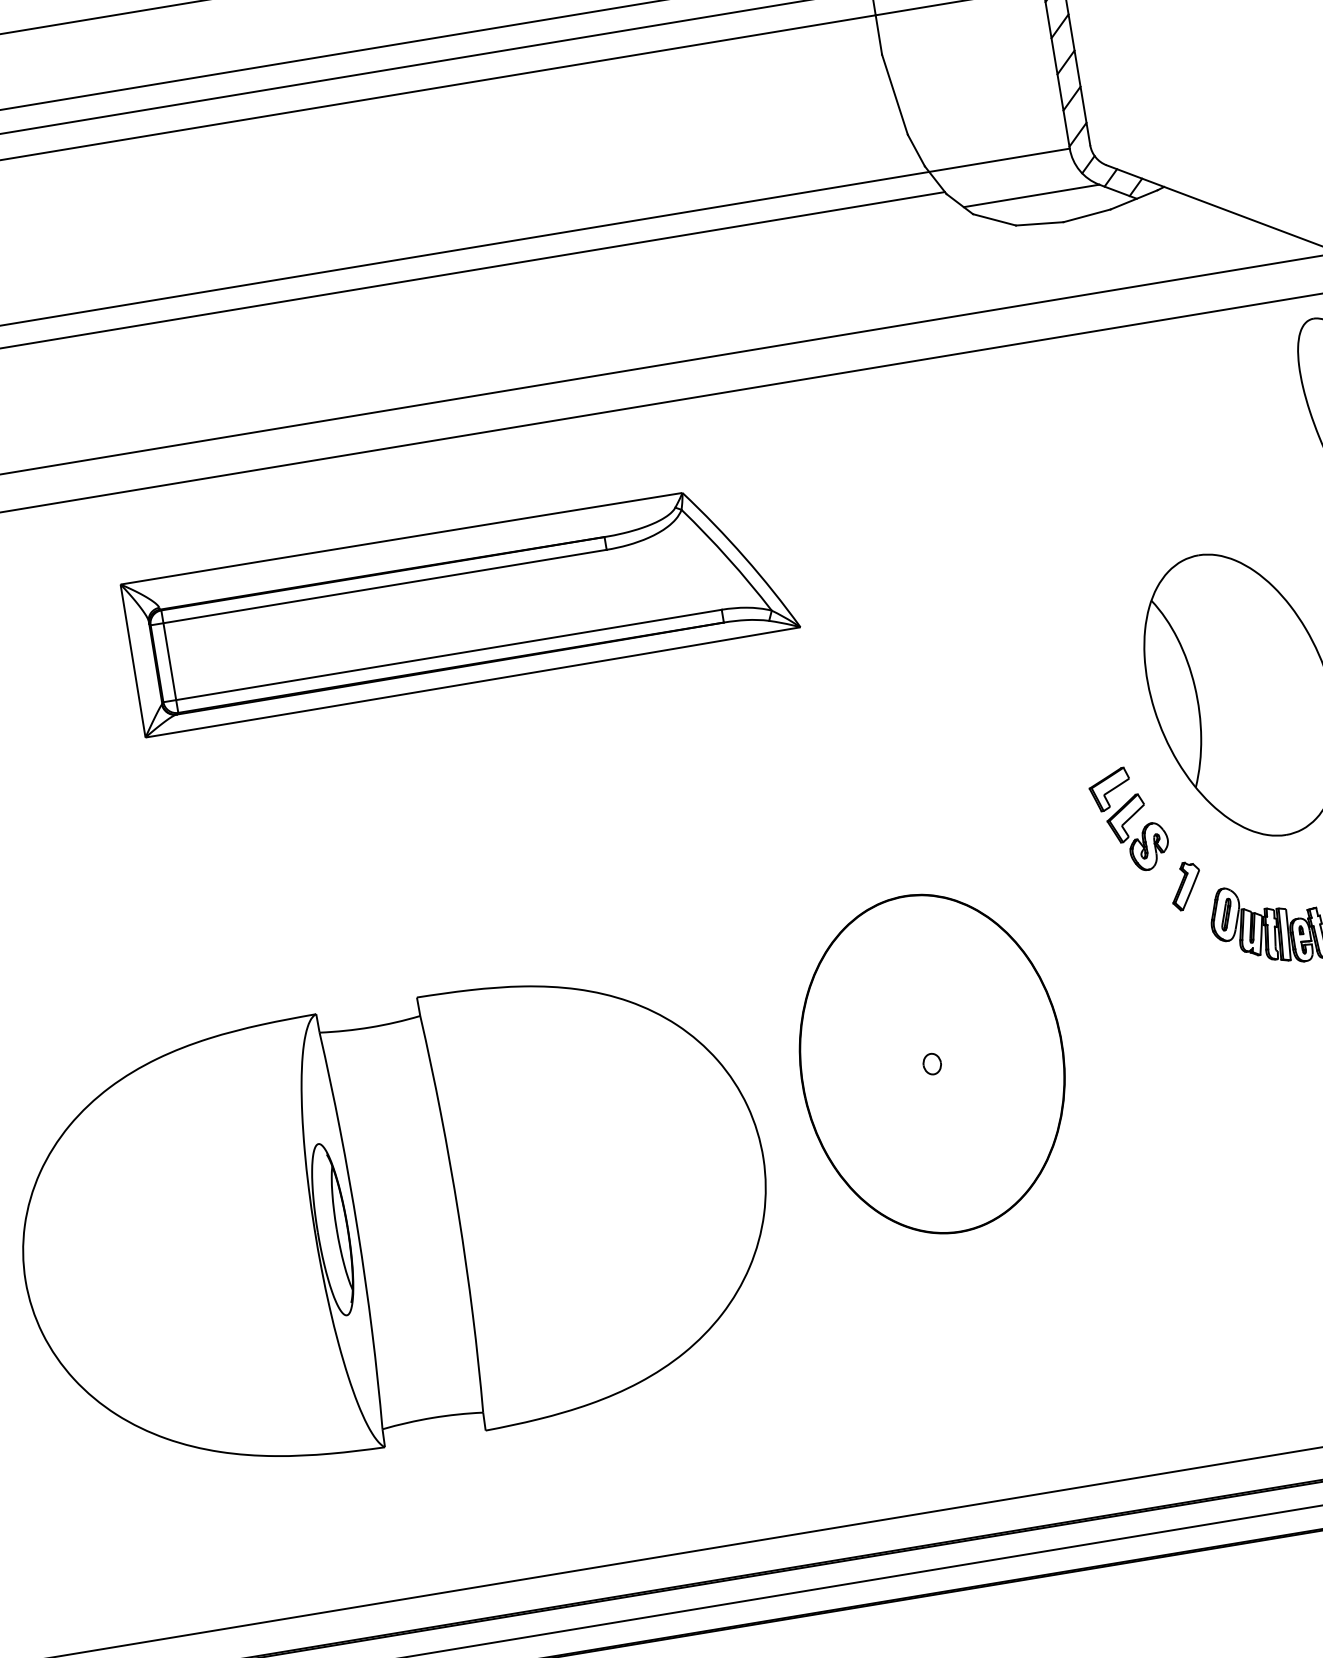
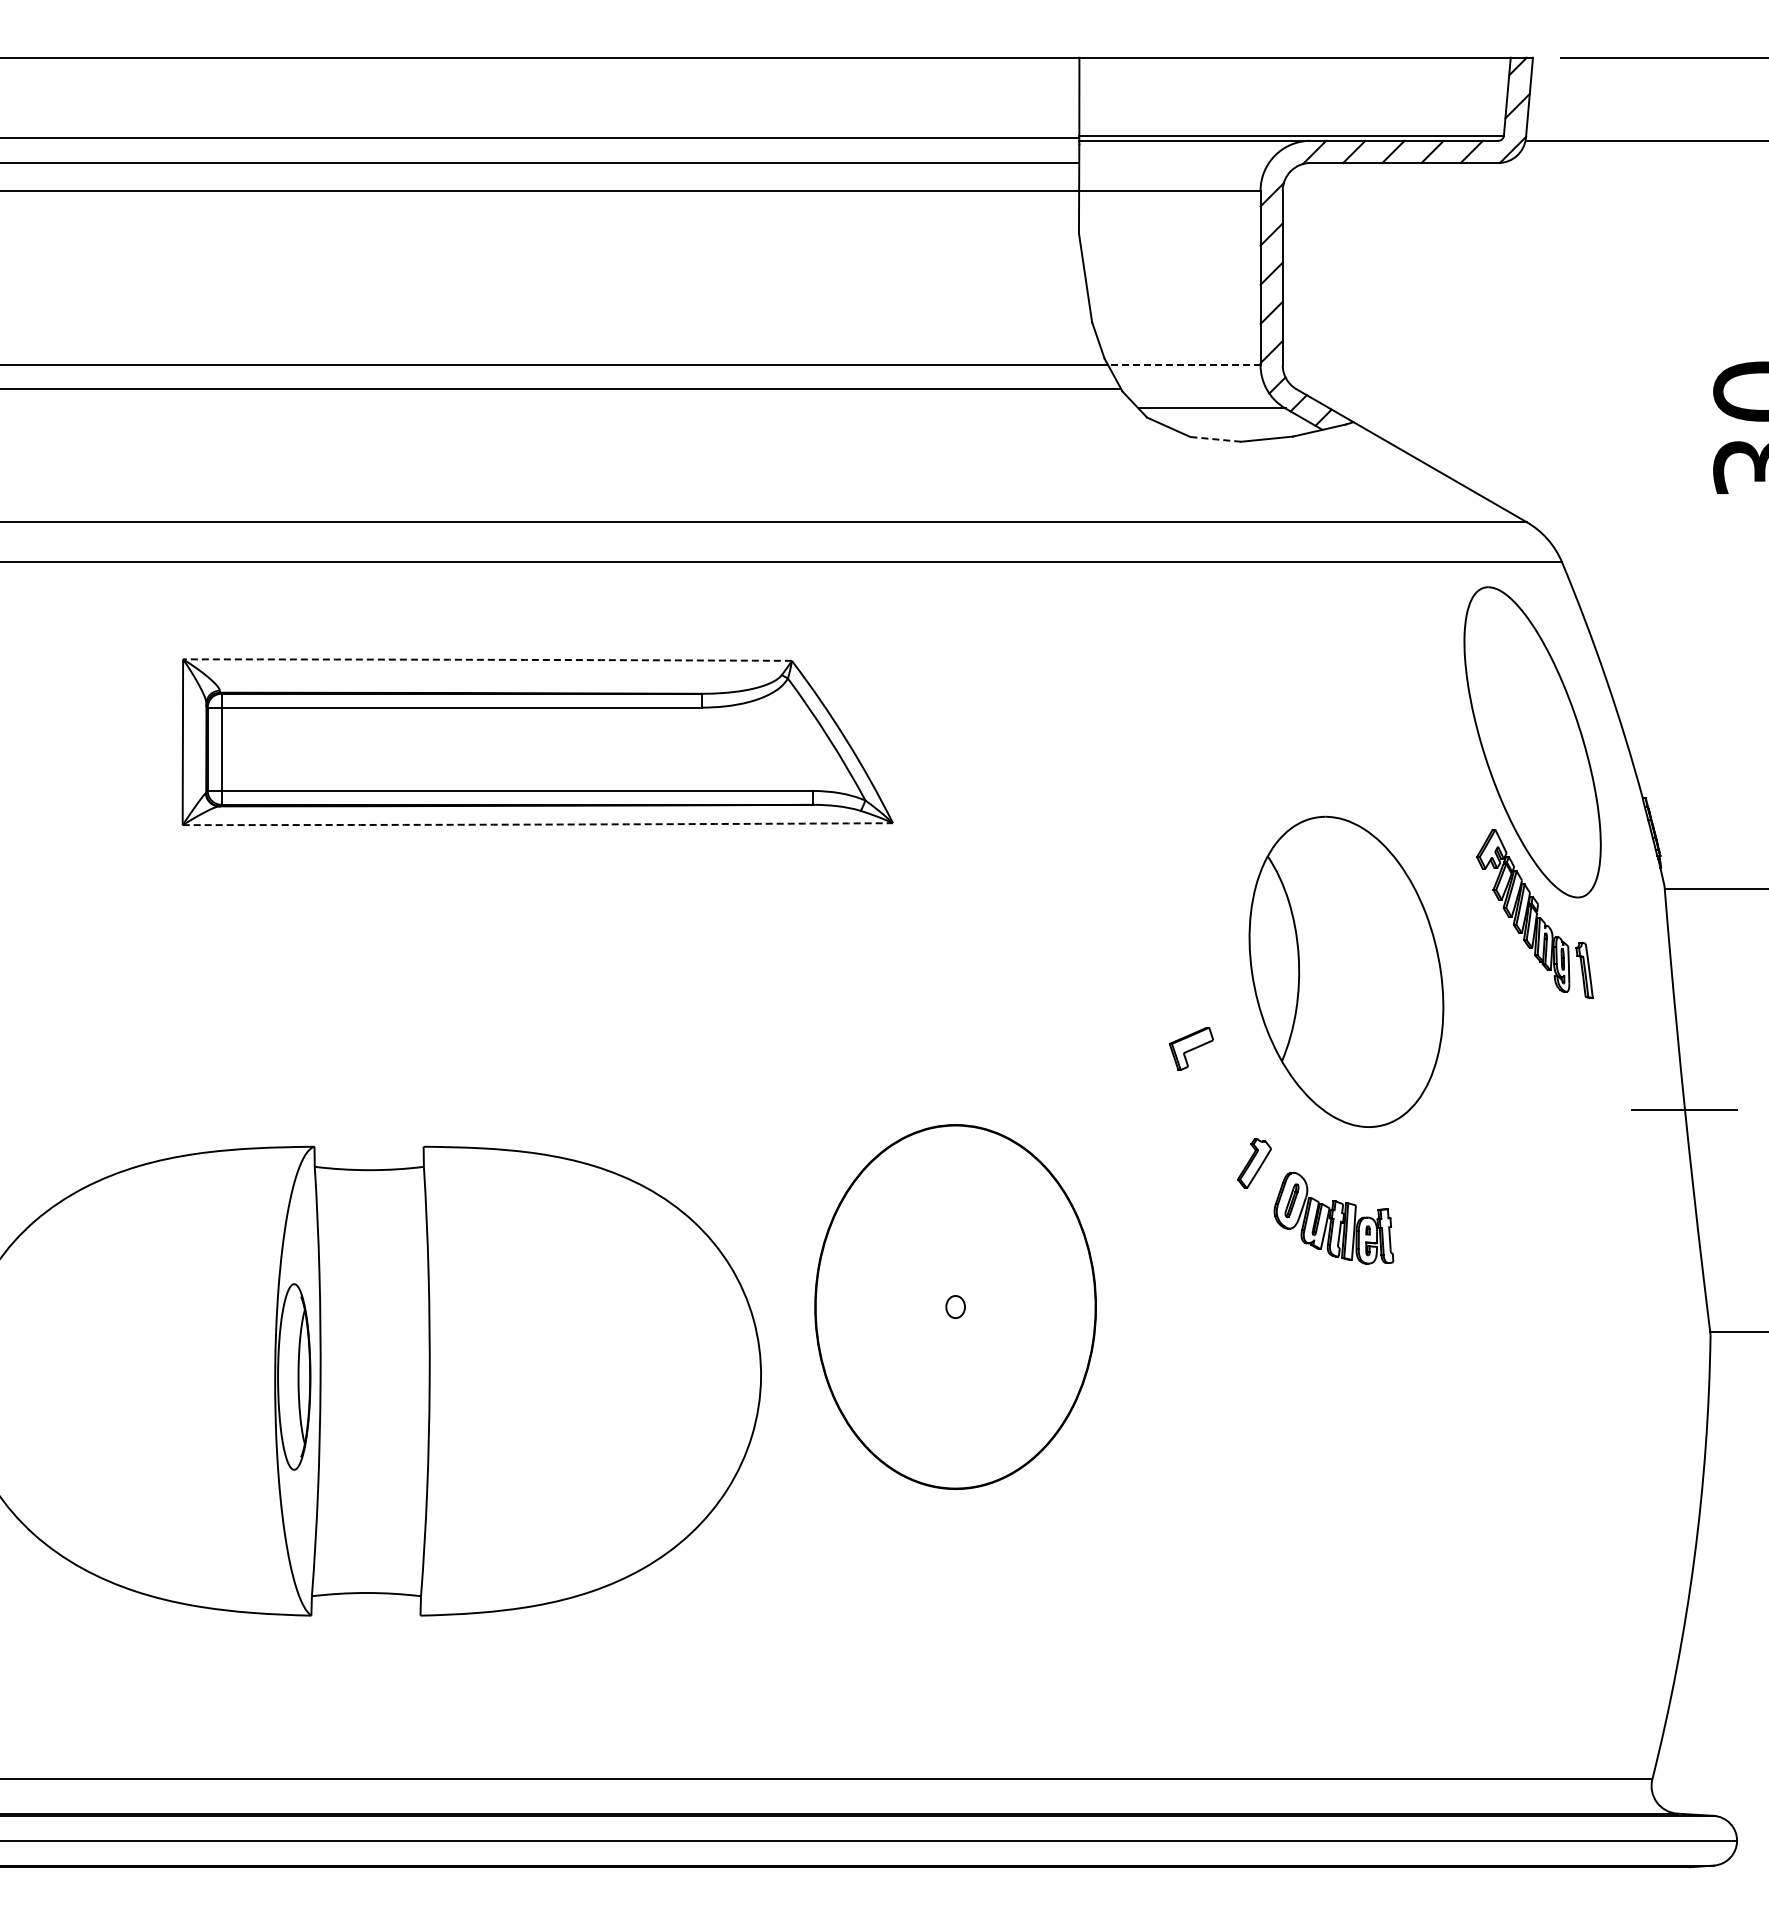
line: (998, 160) -> (1183, 365), solid -> dashed
line: (1040, 223) -> (1216, 439), solid -> dashed
arc: (401, 538) -> (487, 659), solid -> dashed
arc: (472, 682) -> (537, 824), solid -> dashed
part: (1138, 832) -> (1213, 1098), removed

